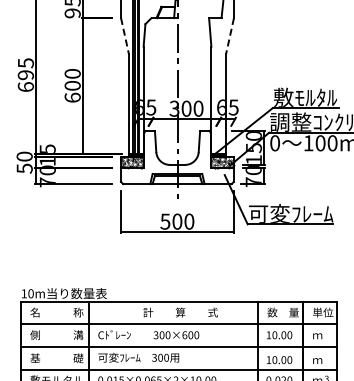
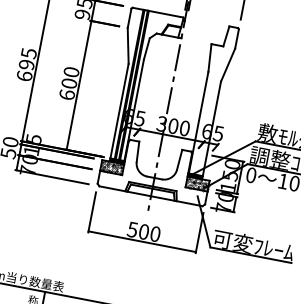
line: (125, 36) -> (128, 46), dashed -> solid
line: (229, 36) -> (227, 65), dashed -> solid

